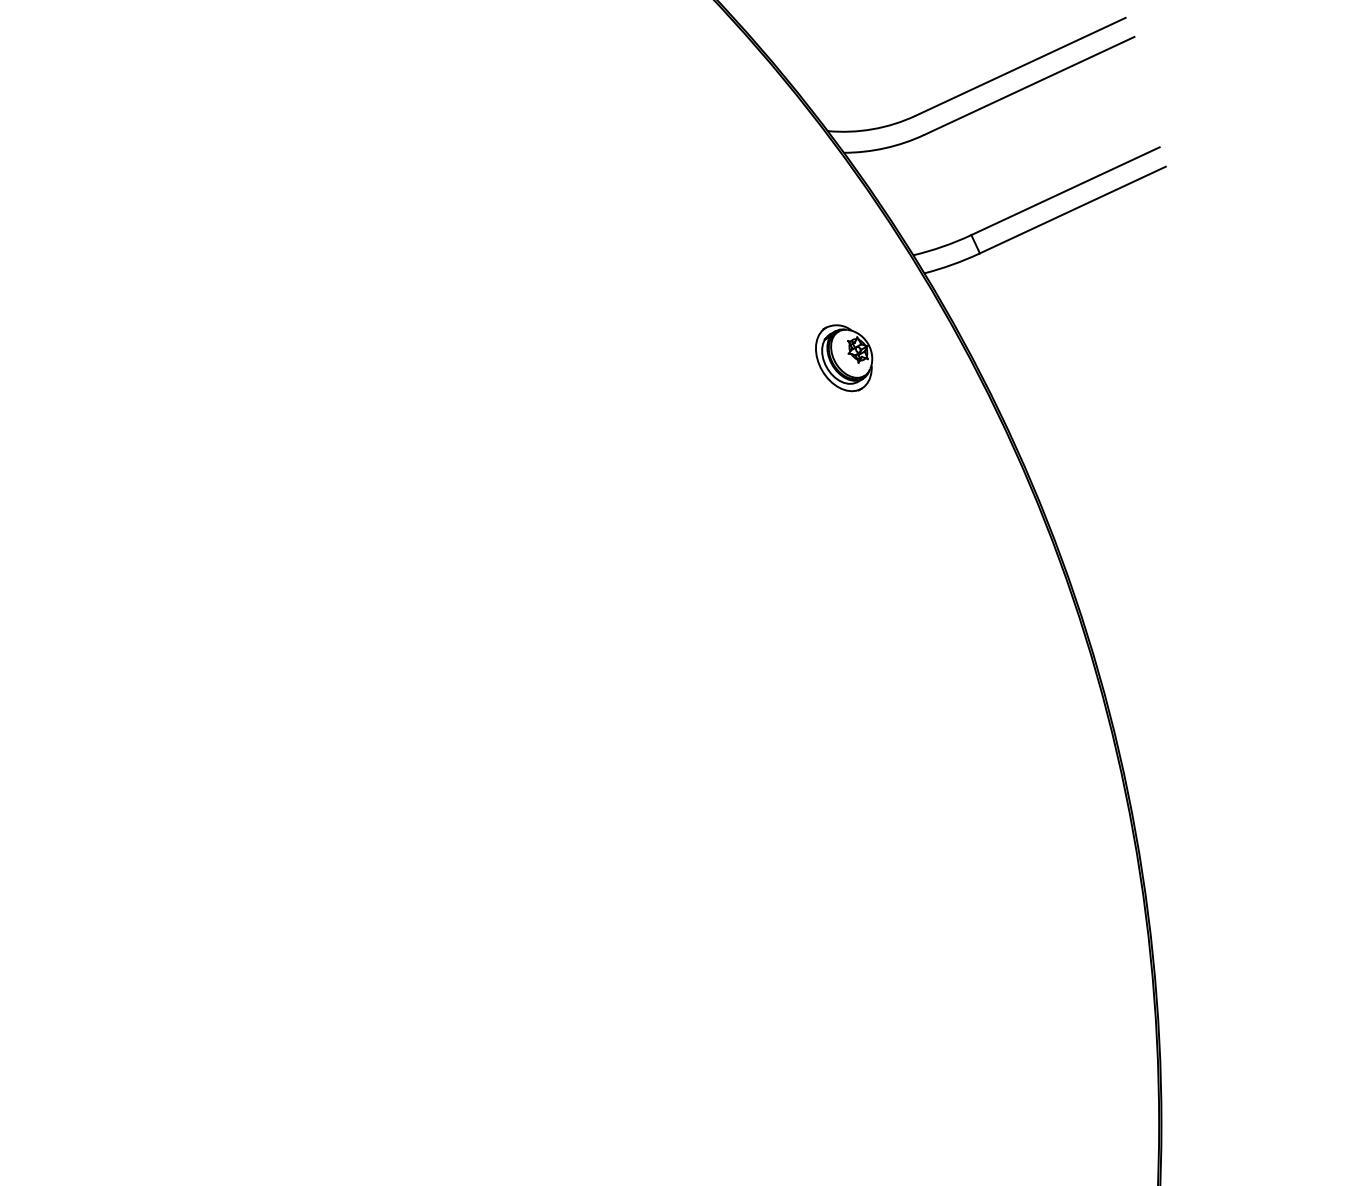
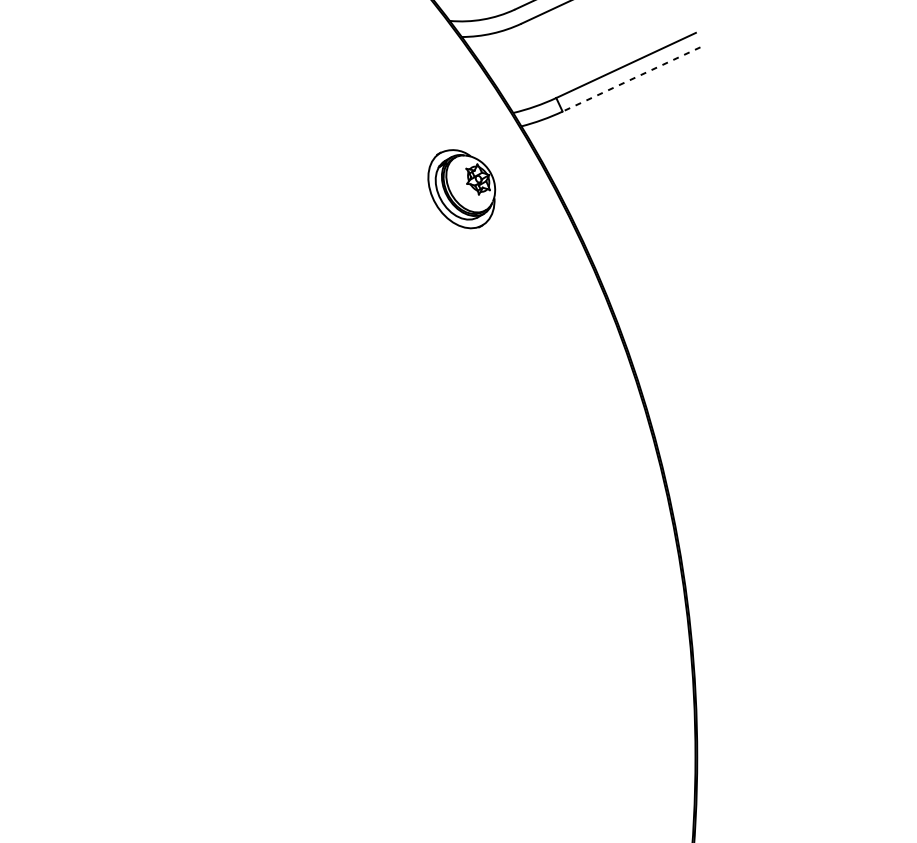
line: (1072, 210) -> (631, 79), solid -> dashed
part: (844, 358) -> (462, 189), size x1.6

